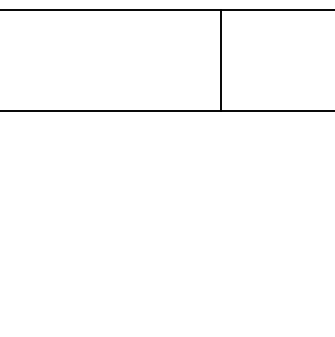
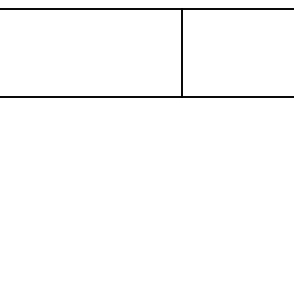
line: (221, 60) -> (182, 52), moved

